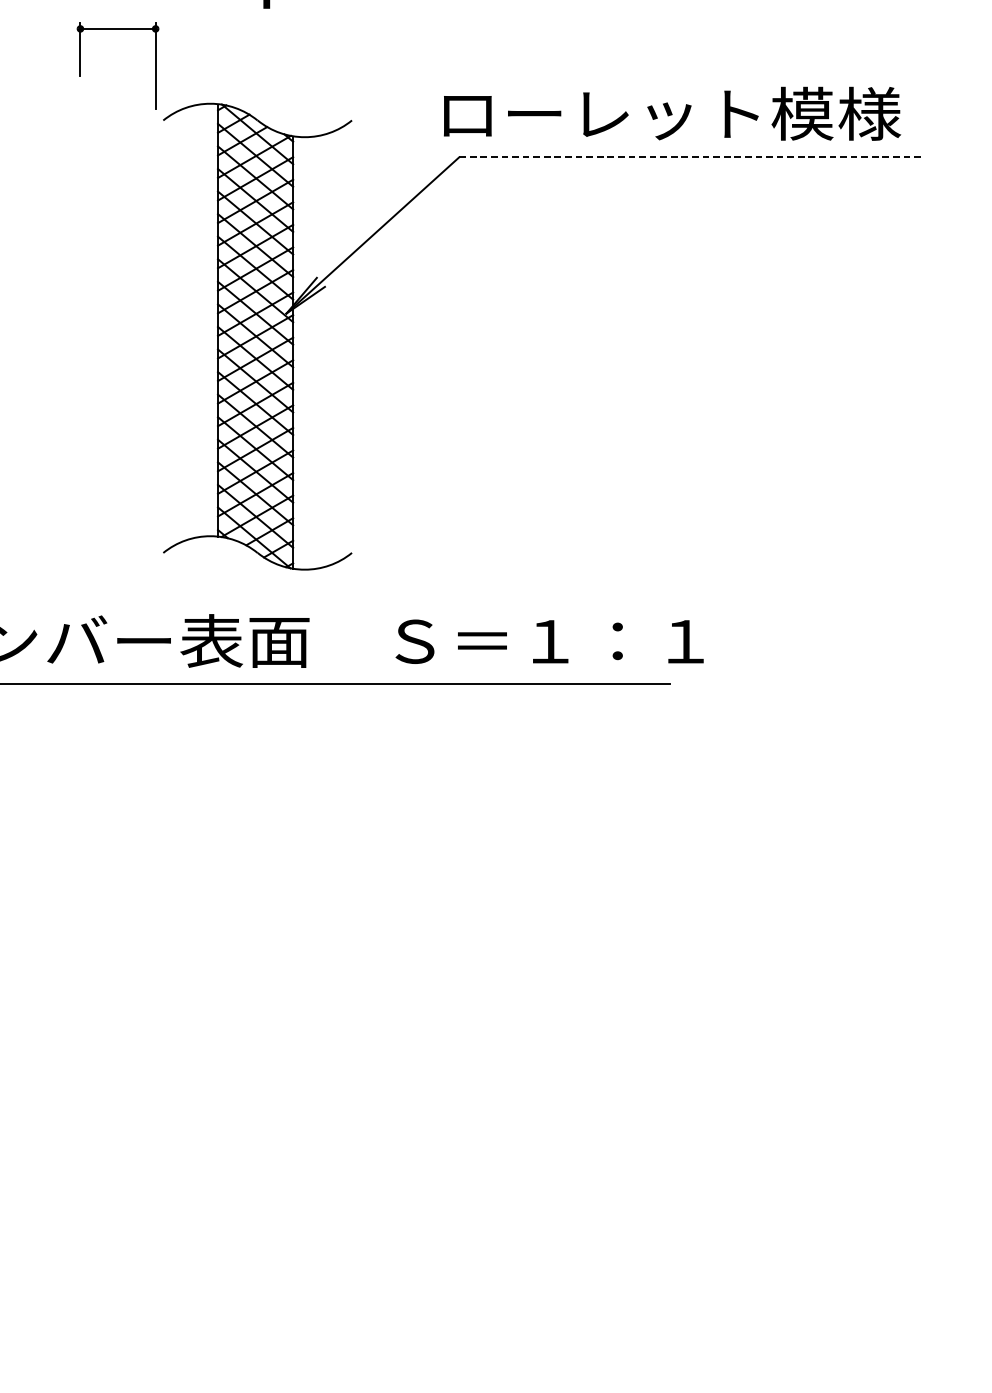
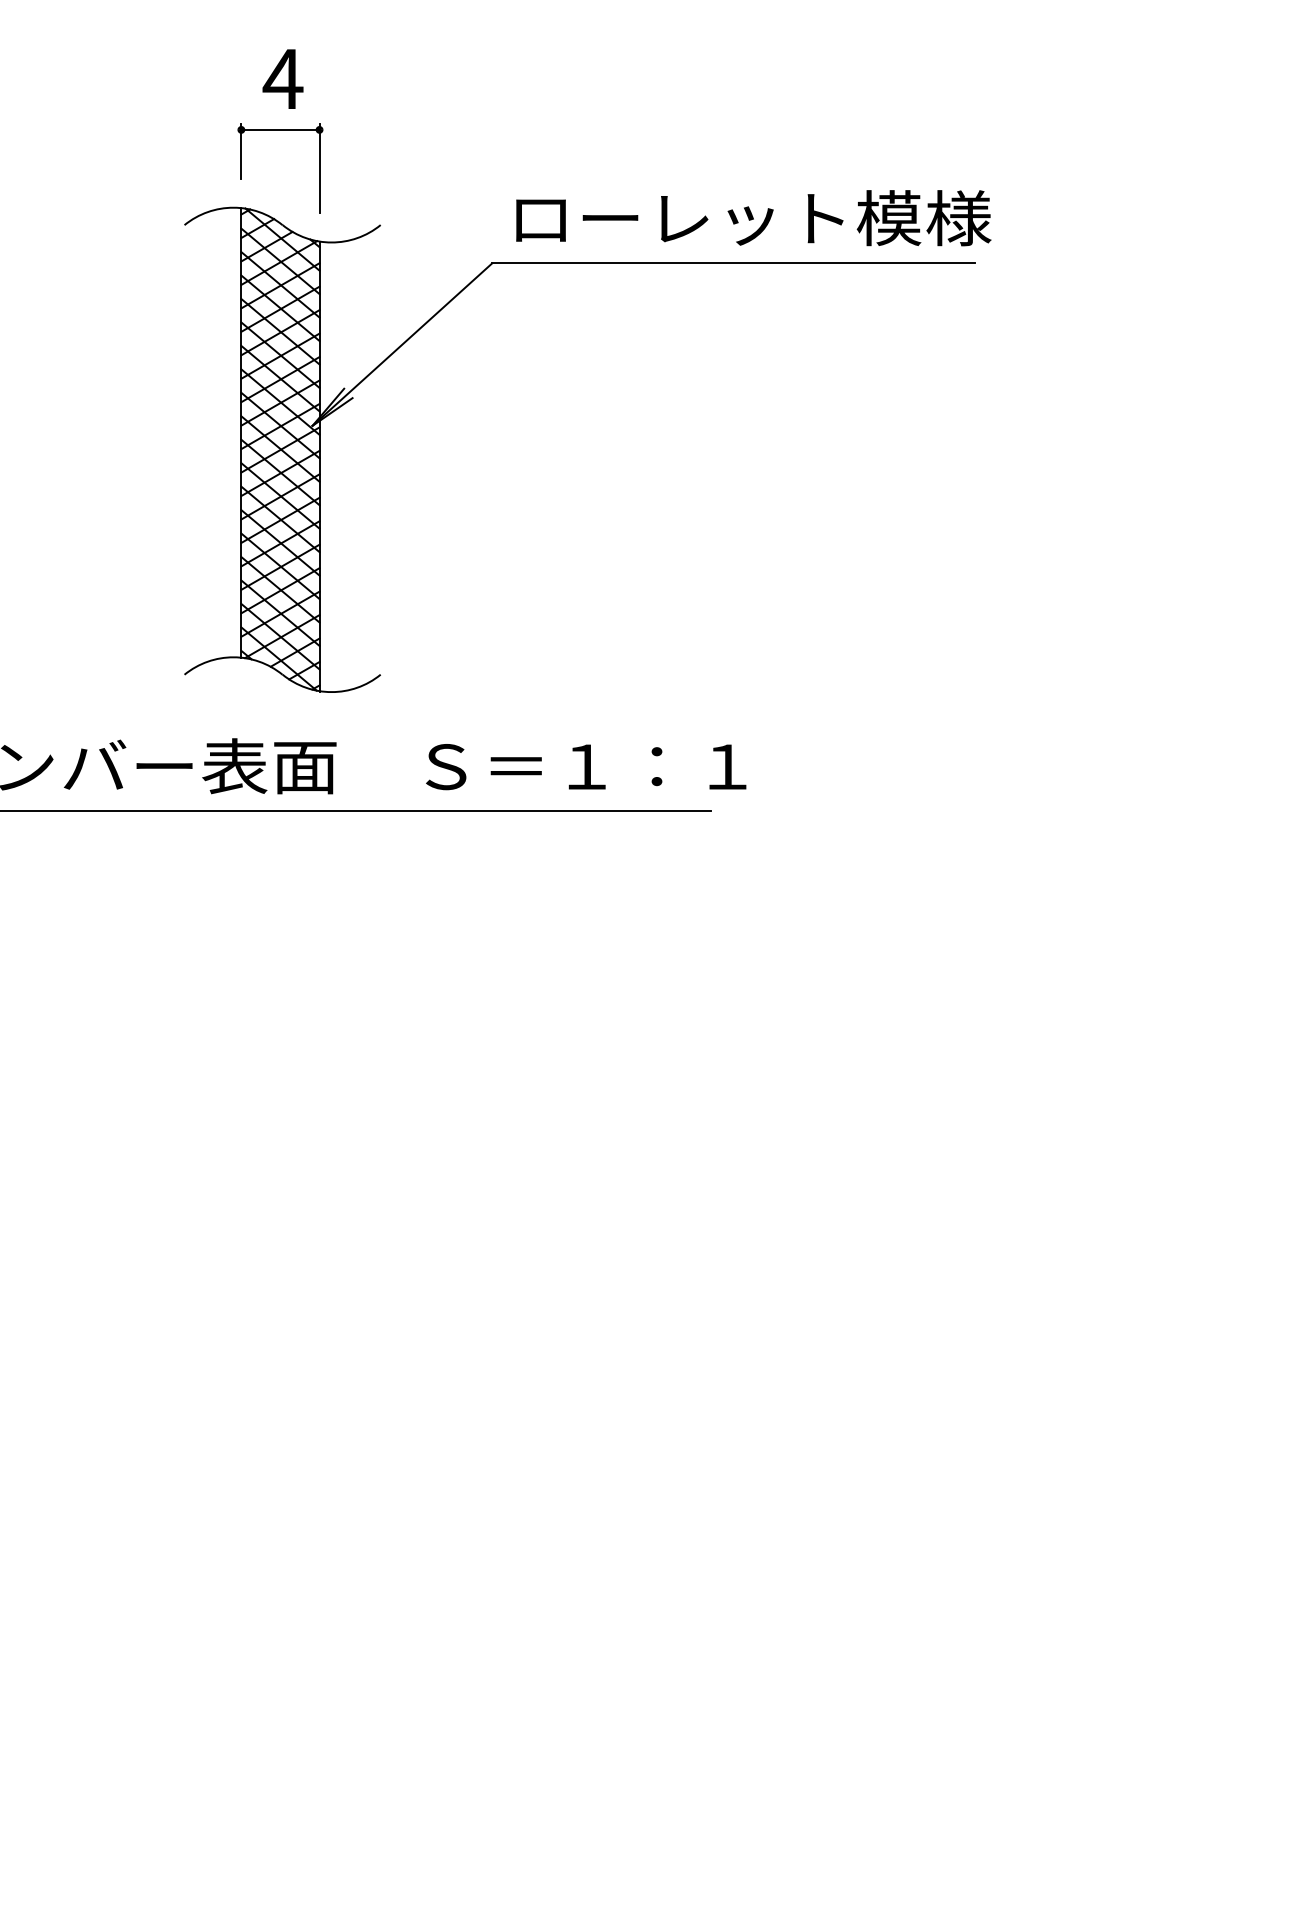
part: (118, 29) -> (280, 130), moved
text: (672, 114) -> (753, 218), moved
line: (691, 157) -> (733, 263), dashed -> solid

